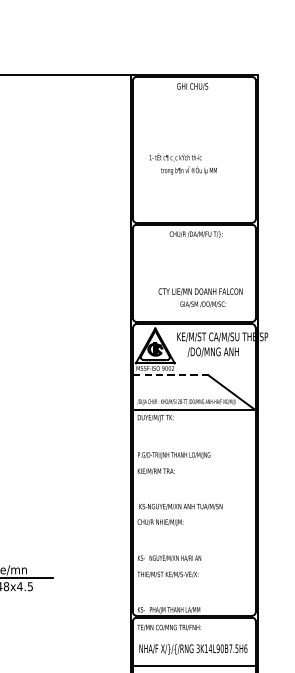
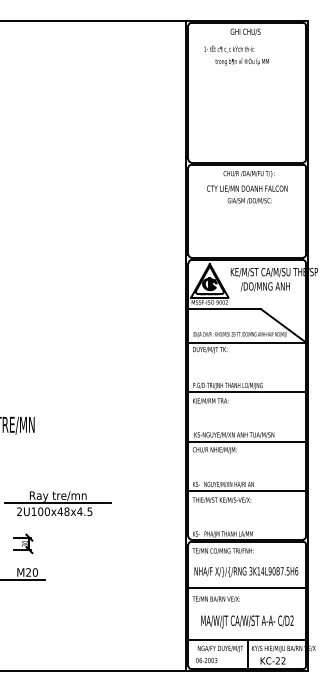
text: (183, 164) -> (236, 55), moved
text: (200, 297) -> (247, 194), moved
line: (171, 375) -> (225, 309), dashed -> solid
line: (194, 462) -> (247, 392), added
line: (194, 513) -> (247, 441), added
line: (194, 565) -> (247, 491), added

